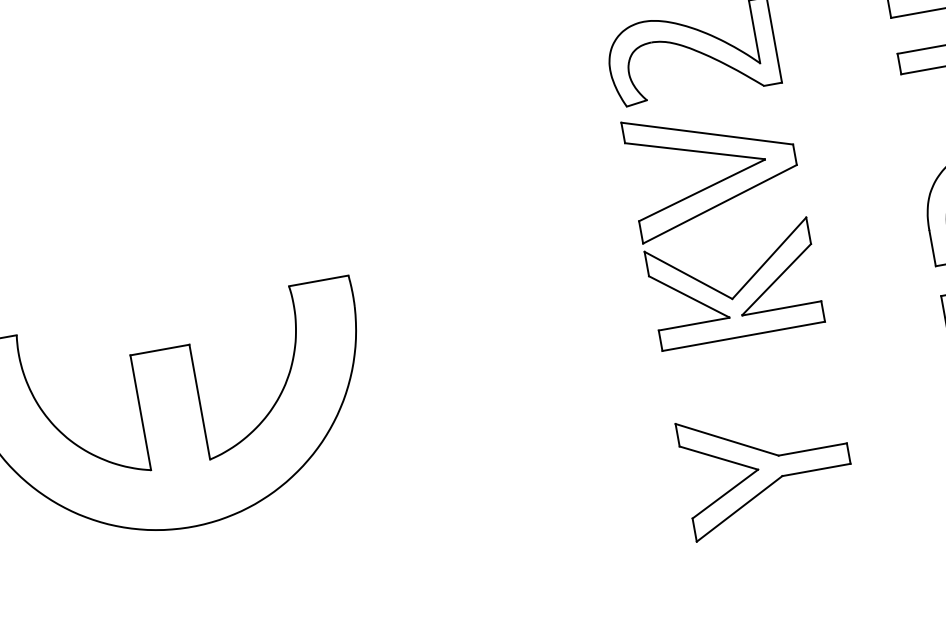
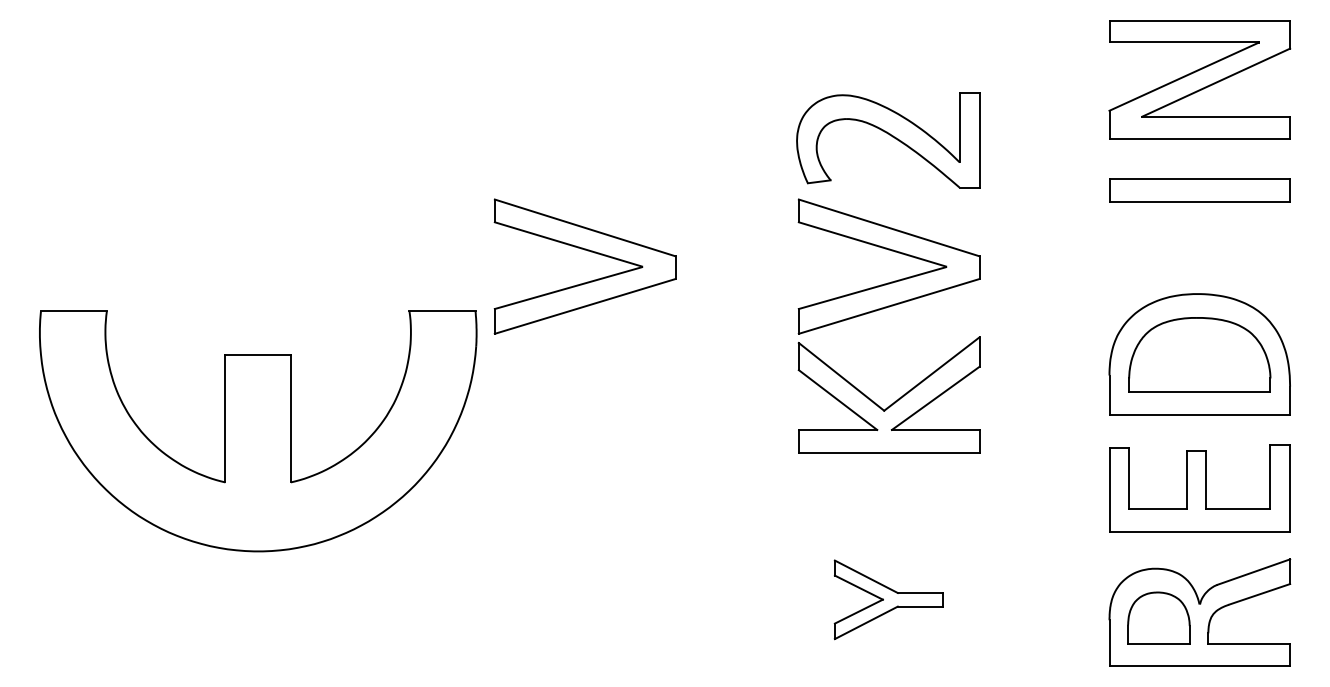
part: (446, 229) -> (590, 280), added
part: (766, 468) -> (888, 599), size x0.6

